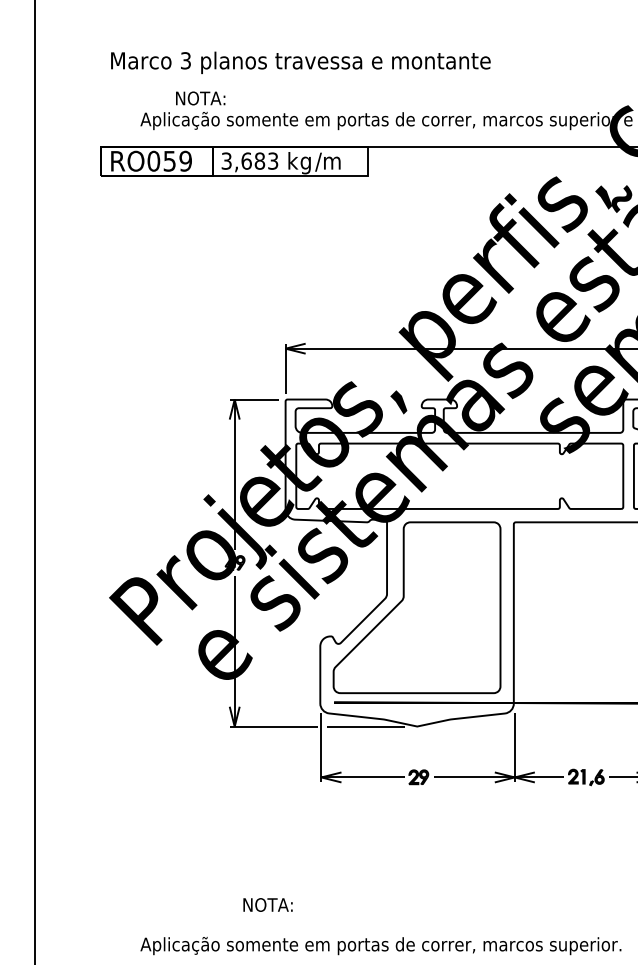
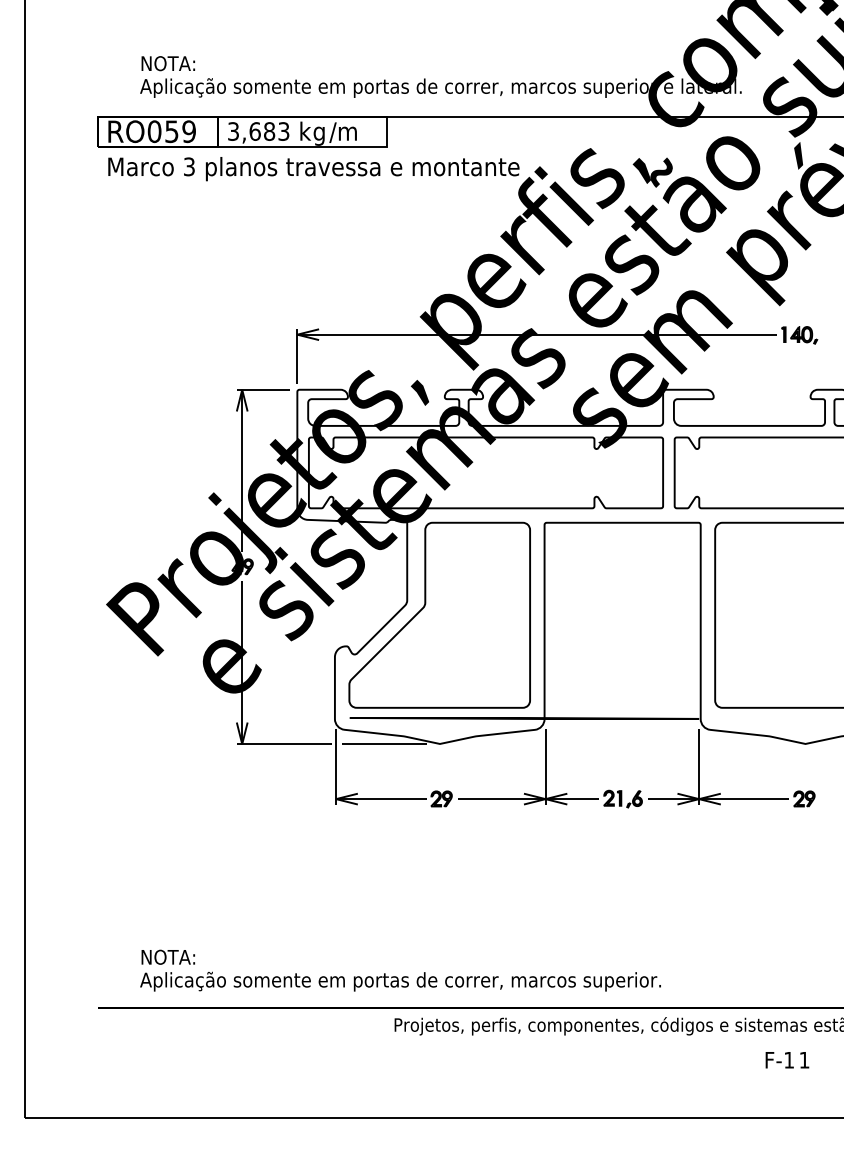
text: (300, 63) -> (313, 169), moved
text: (199, 98) -> (167, 63), moved
text: (267, 904) -> (167, 956), moved

